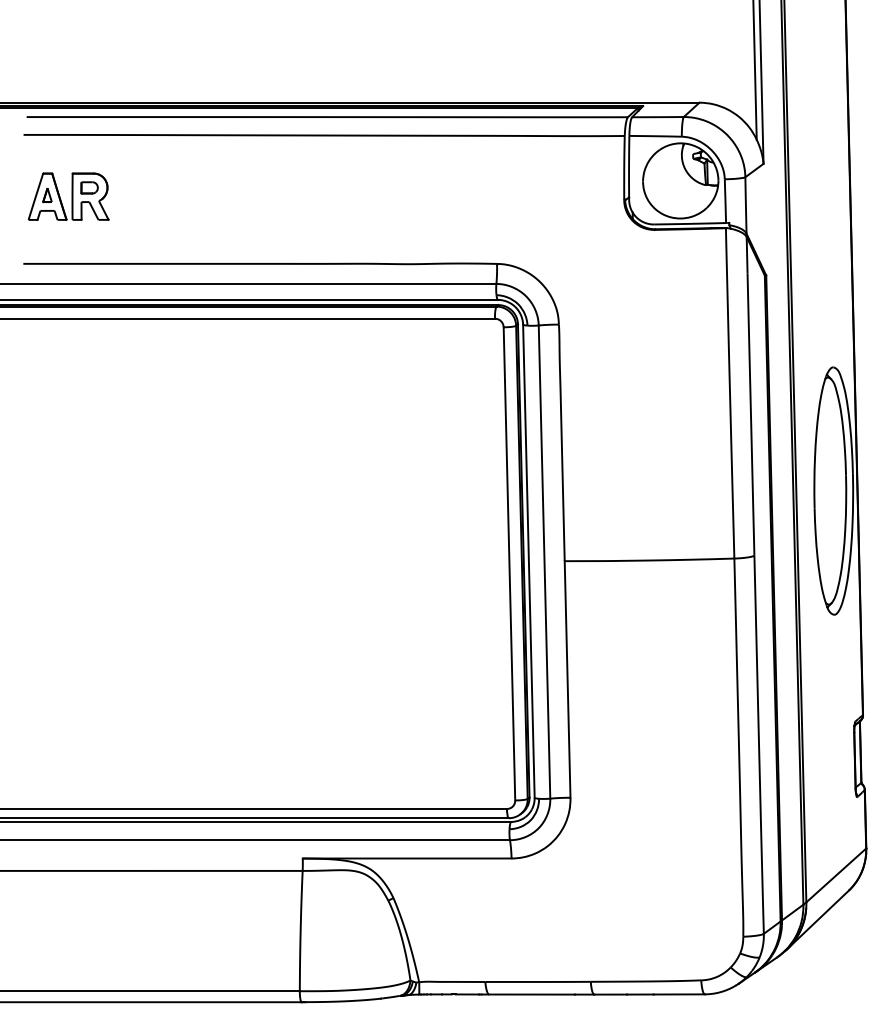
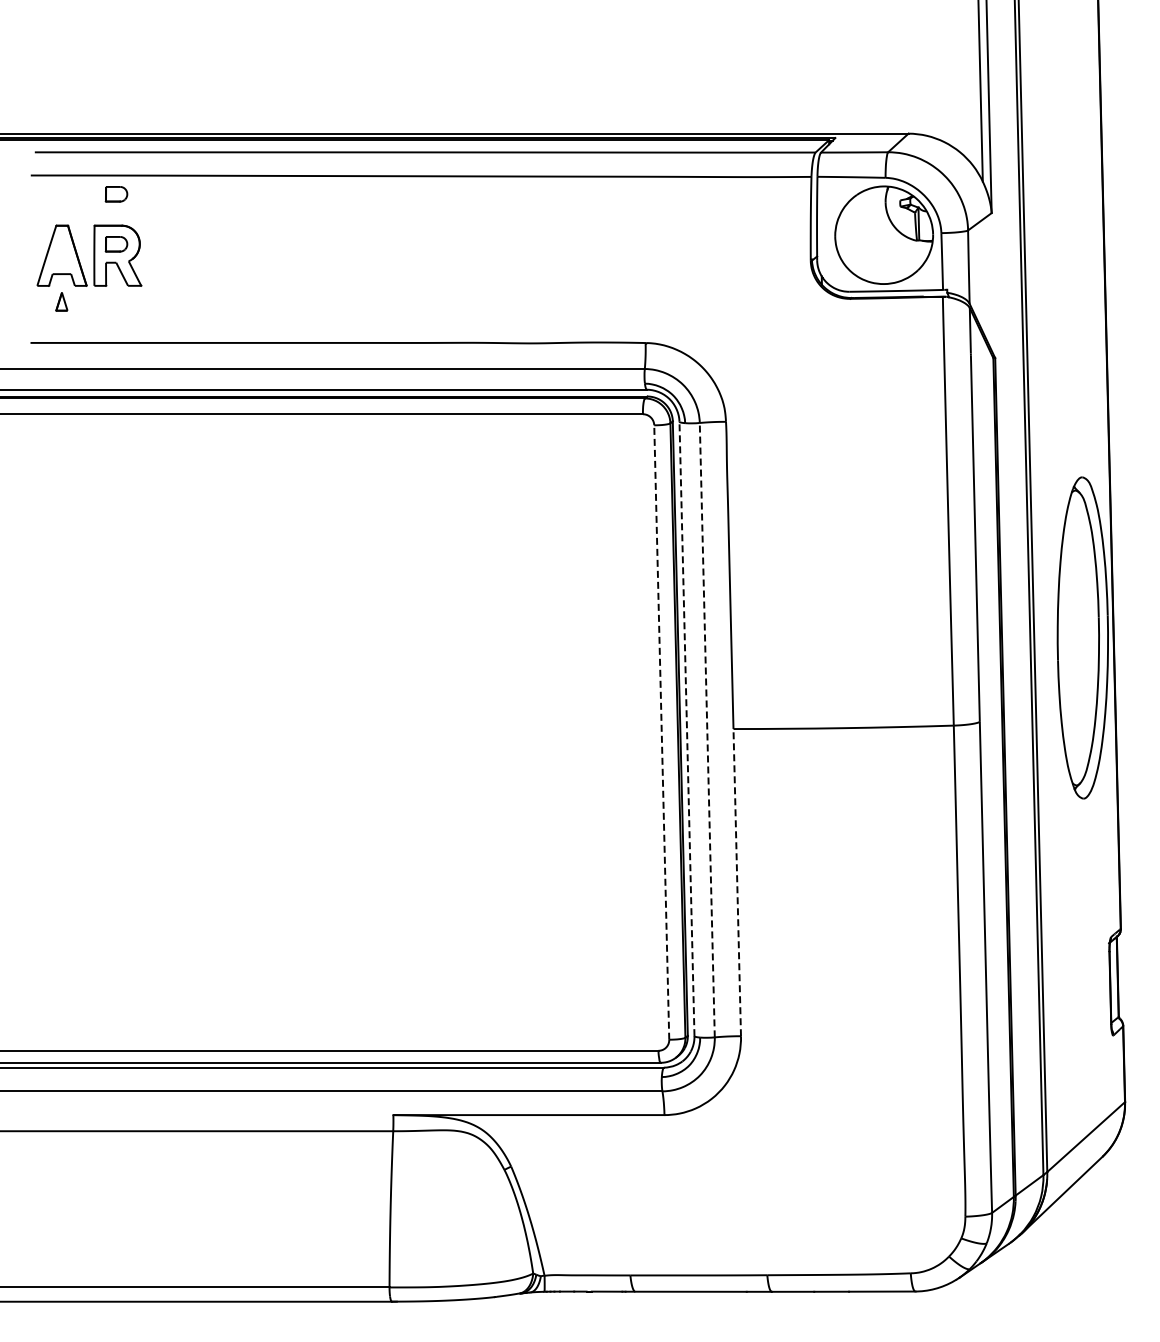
part: (89, 149) -> (116, 194), added
part: (47, 194) -> (61, 301), moved
line: (528, 560) -> (686, 728), solid -> dashed
line: (544, 561) -> (707, 729), solid -> dashed
line: (509, 563) -> (661, 732), solid -> dashed
line: (567, 679) -> (737, 882), solid -> dashed

